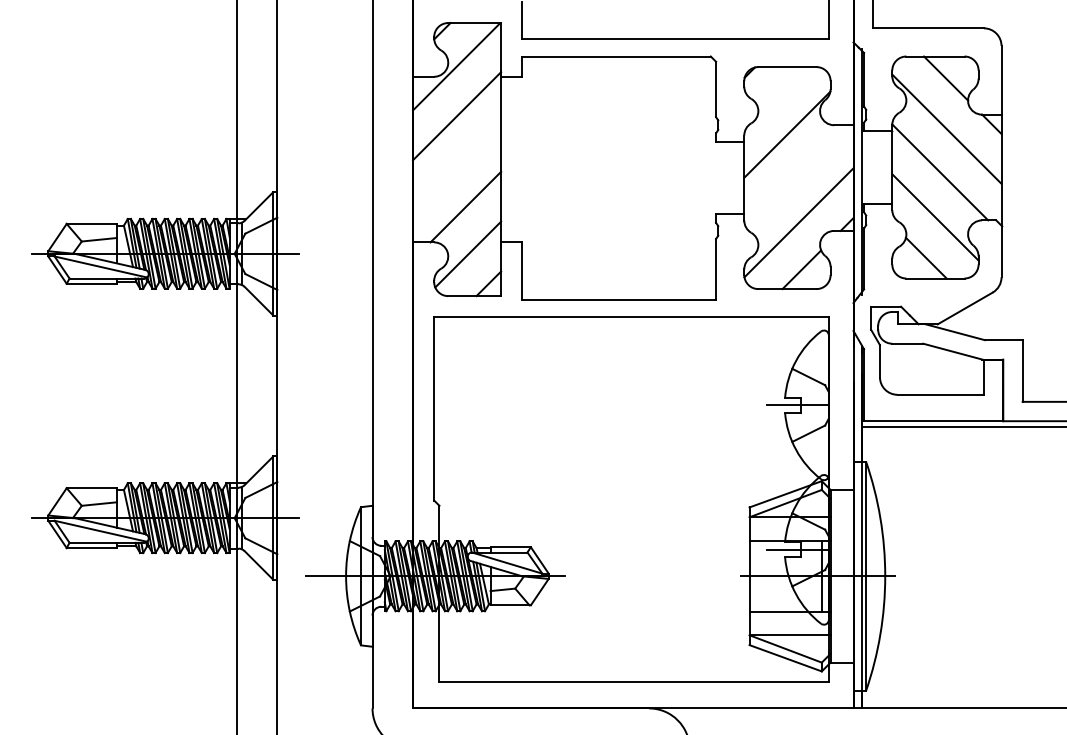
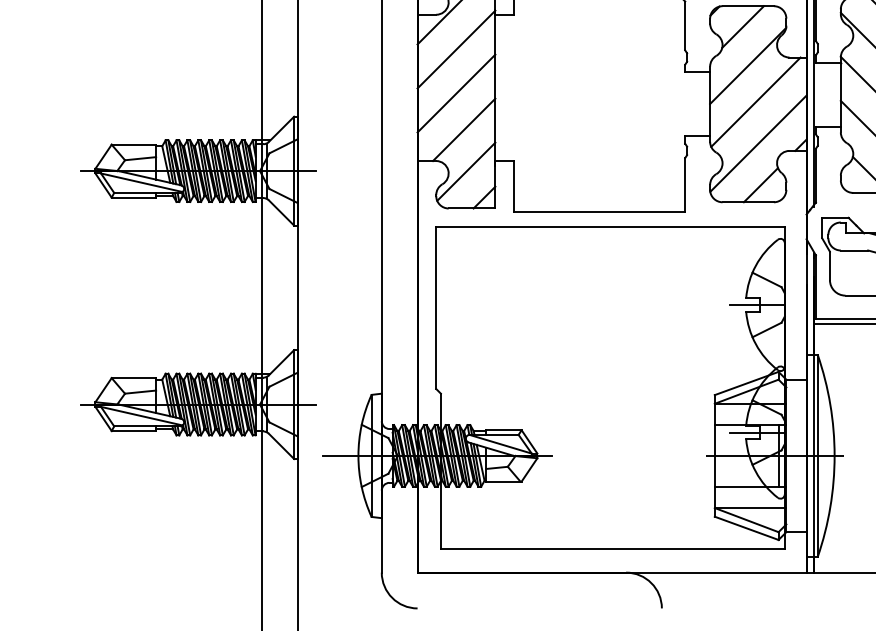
line: (781, 90) -> (742, 26), added
line: (457, 165) -> (456, 93), added
line: (795, 175) -> (755, 101), added

